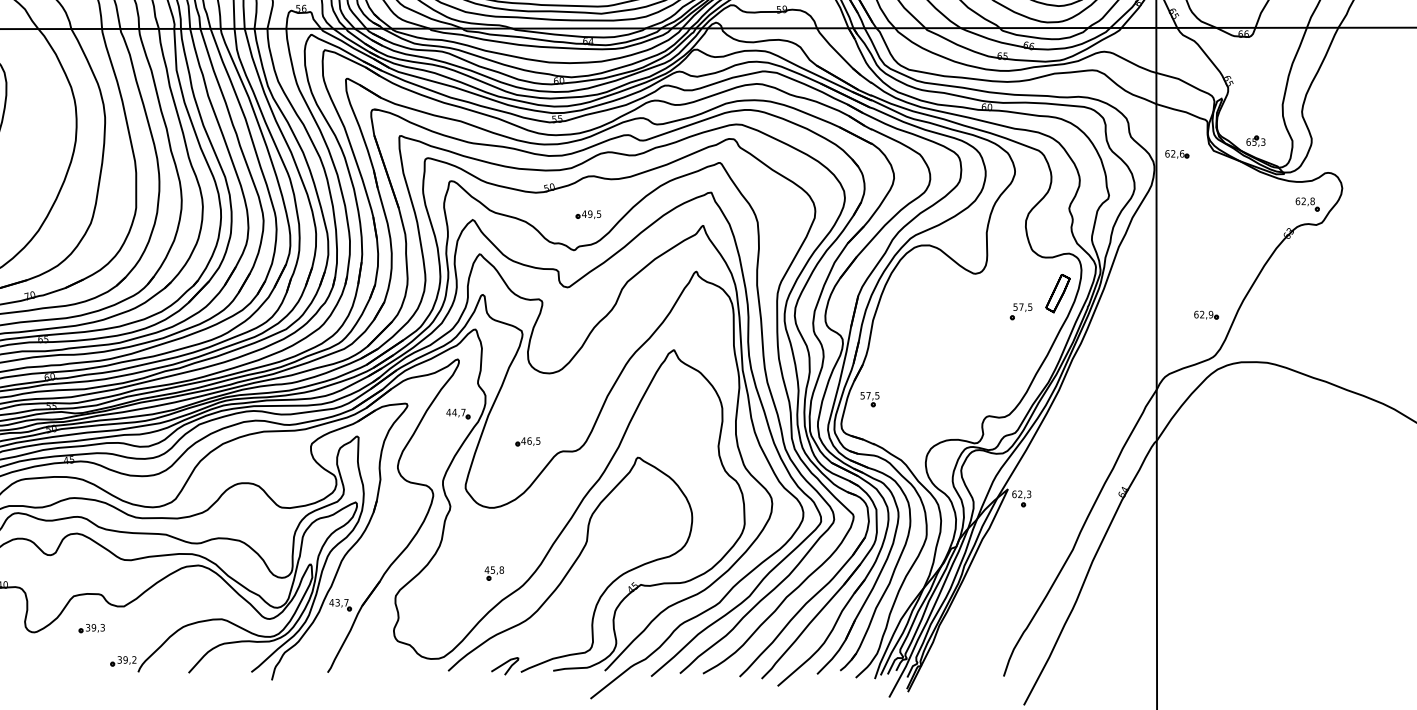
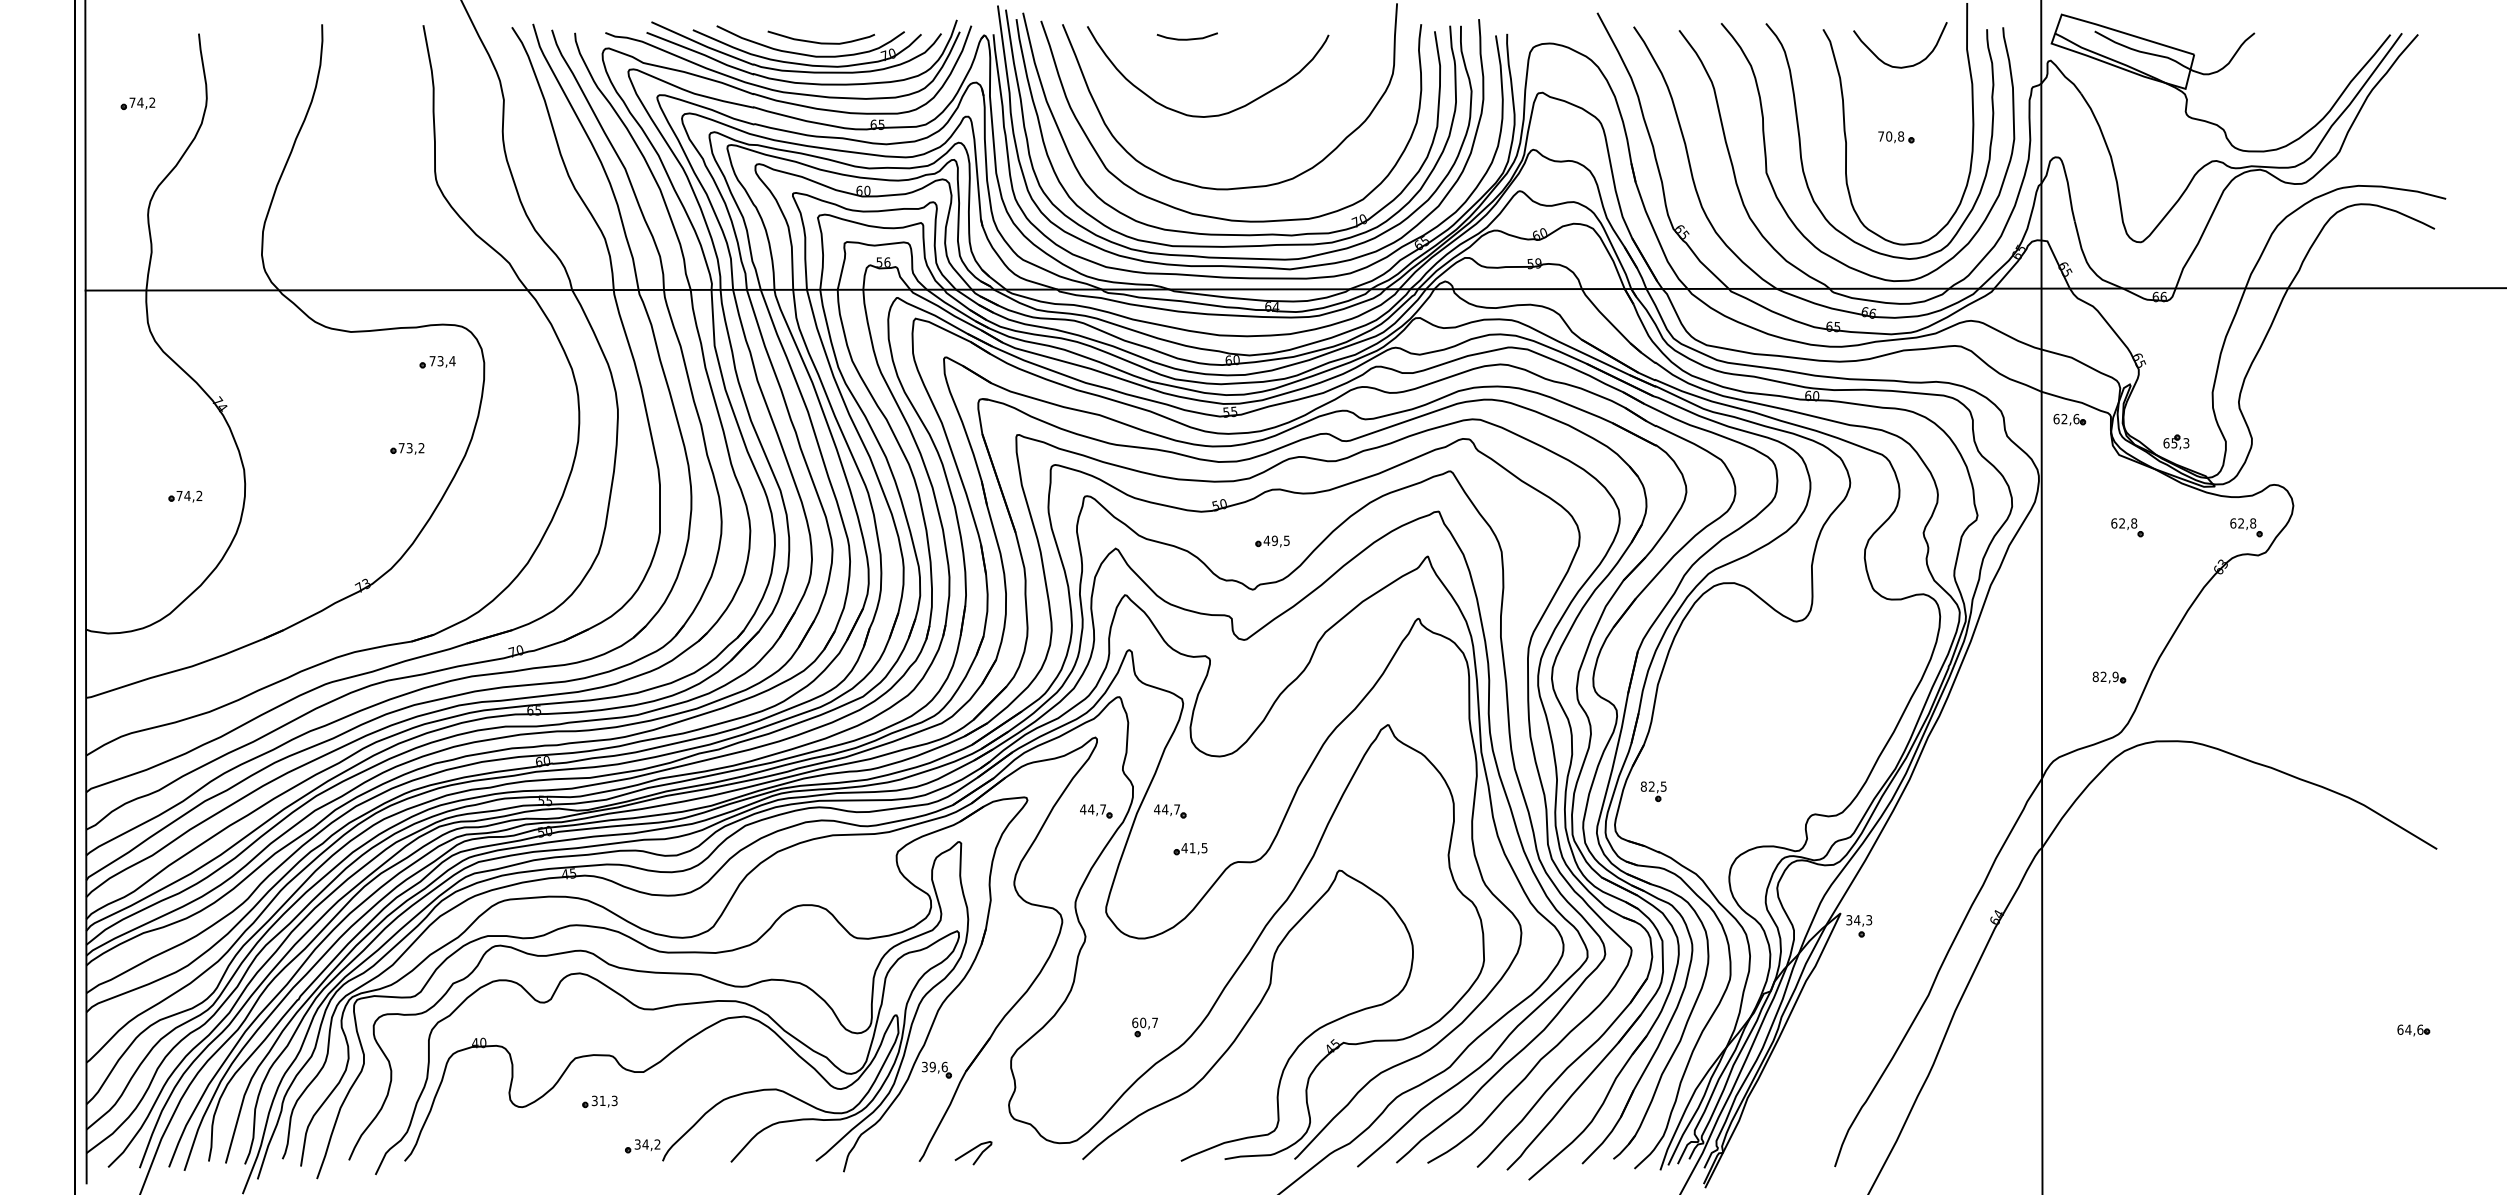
part: (1177, 154) -> (2069, 419), moved
part: (1219, 204) -> (2127, 527), added
part: (1058, 293) -> (1908, 648), removed
part: (1021, 311) -> (1858, 672), removed
text: (1196, 314) -> (2095, 676), 62,9 -> 82,9
text: (865, 395) -> (1647, 786), 57,5 -> 82,5
part: (513, 414) -> (1170, 811), added
text: (529, 441) -> (1192, 848), 46,5 -> 41,5
text: (1017, 494) -> (1853, 920), 62,3 -> 34,3
text: (493, 569) -> (1144, 1022), 45,8 -> 60,7
text: (338, 602) -> (934, 1066), 43,7 -> 39,6
text: (93, 627) -> (602, 1100), 39,3 -> 31,3
text: (125, 659) -> (645, 1144), 39,2 -> 34,2
curve: (503, 665) -> (971, 1151), moved

